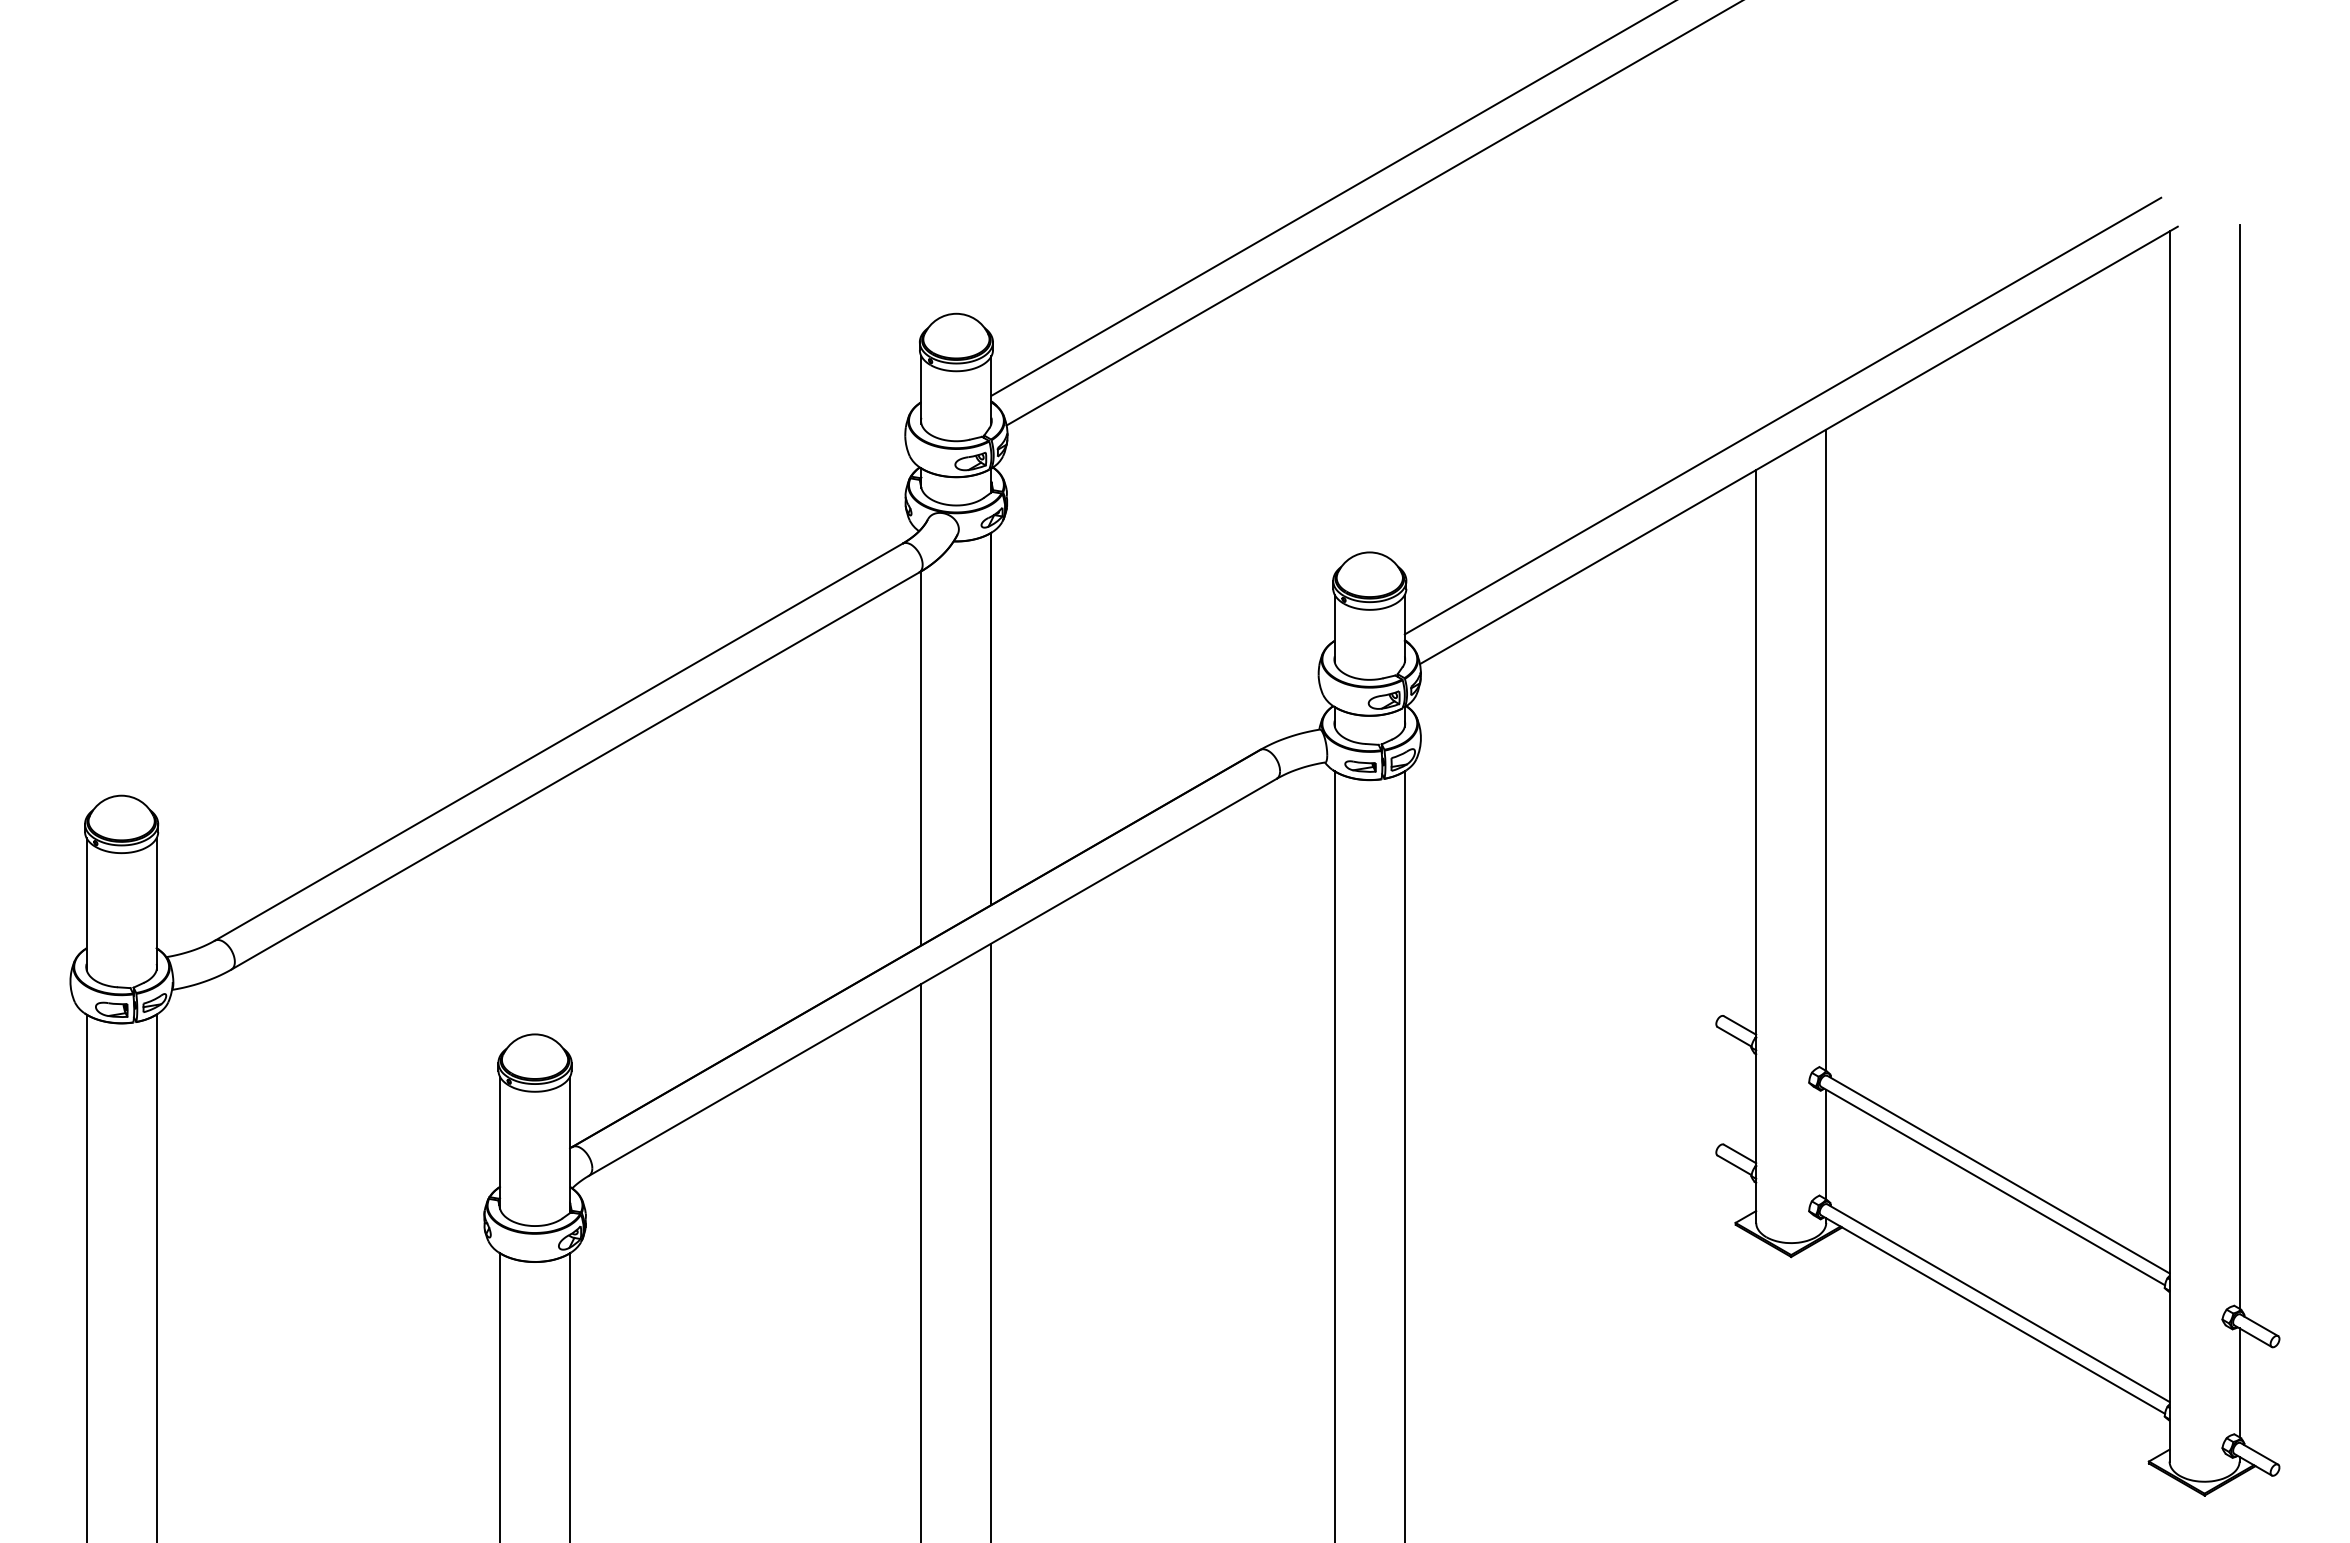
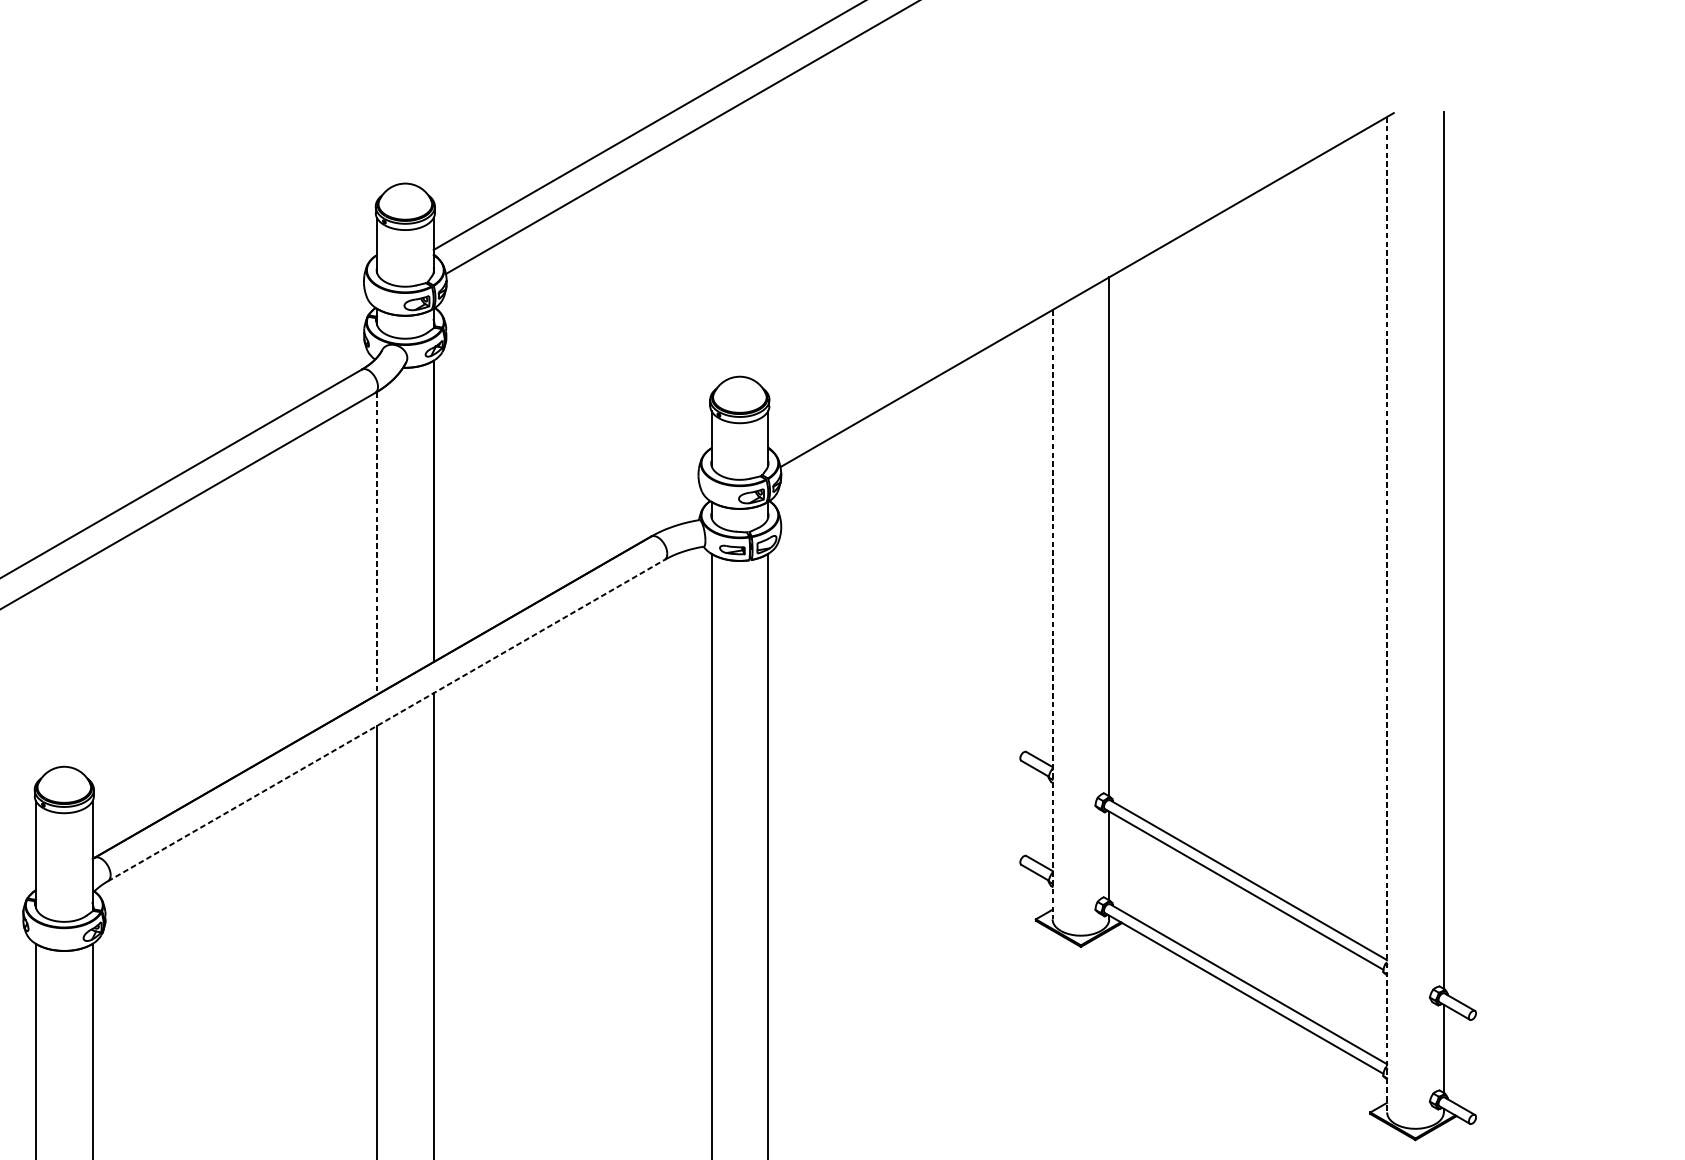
line: (1782, 415) -> (1073, 265), removed
line: (921, 758) -> (377, 543), solid -> dashed
line: (2169, 846) -> (1387, 614), solid -> dashed
line: (1756, 847) -> (1052, 615), solid -> dashed
line: (933, 977) -> (386, 720), solid -> dashed

